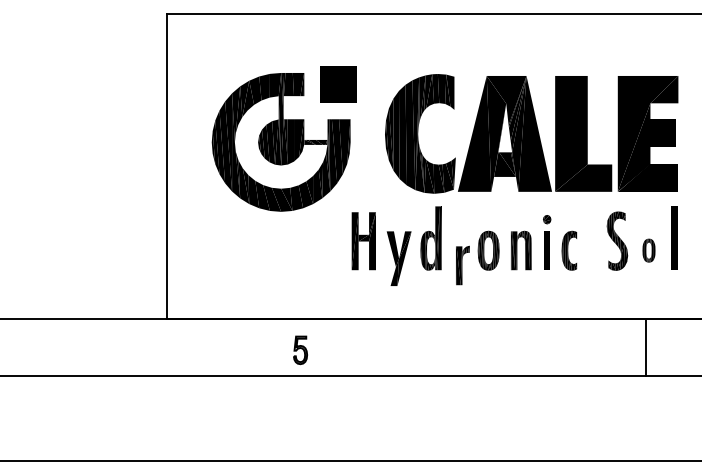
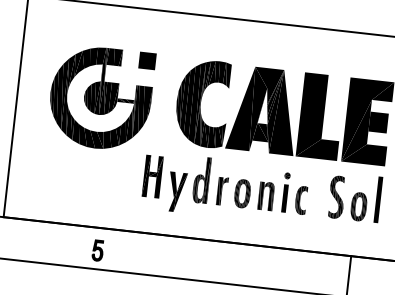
part: (339, 84) -> (147, 60), size x0.62
part: (648, 250) -> (358, 206), size x1.67
part: (462, 265) -> (222, 191), moved

